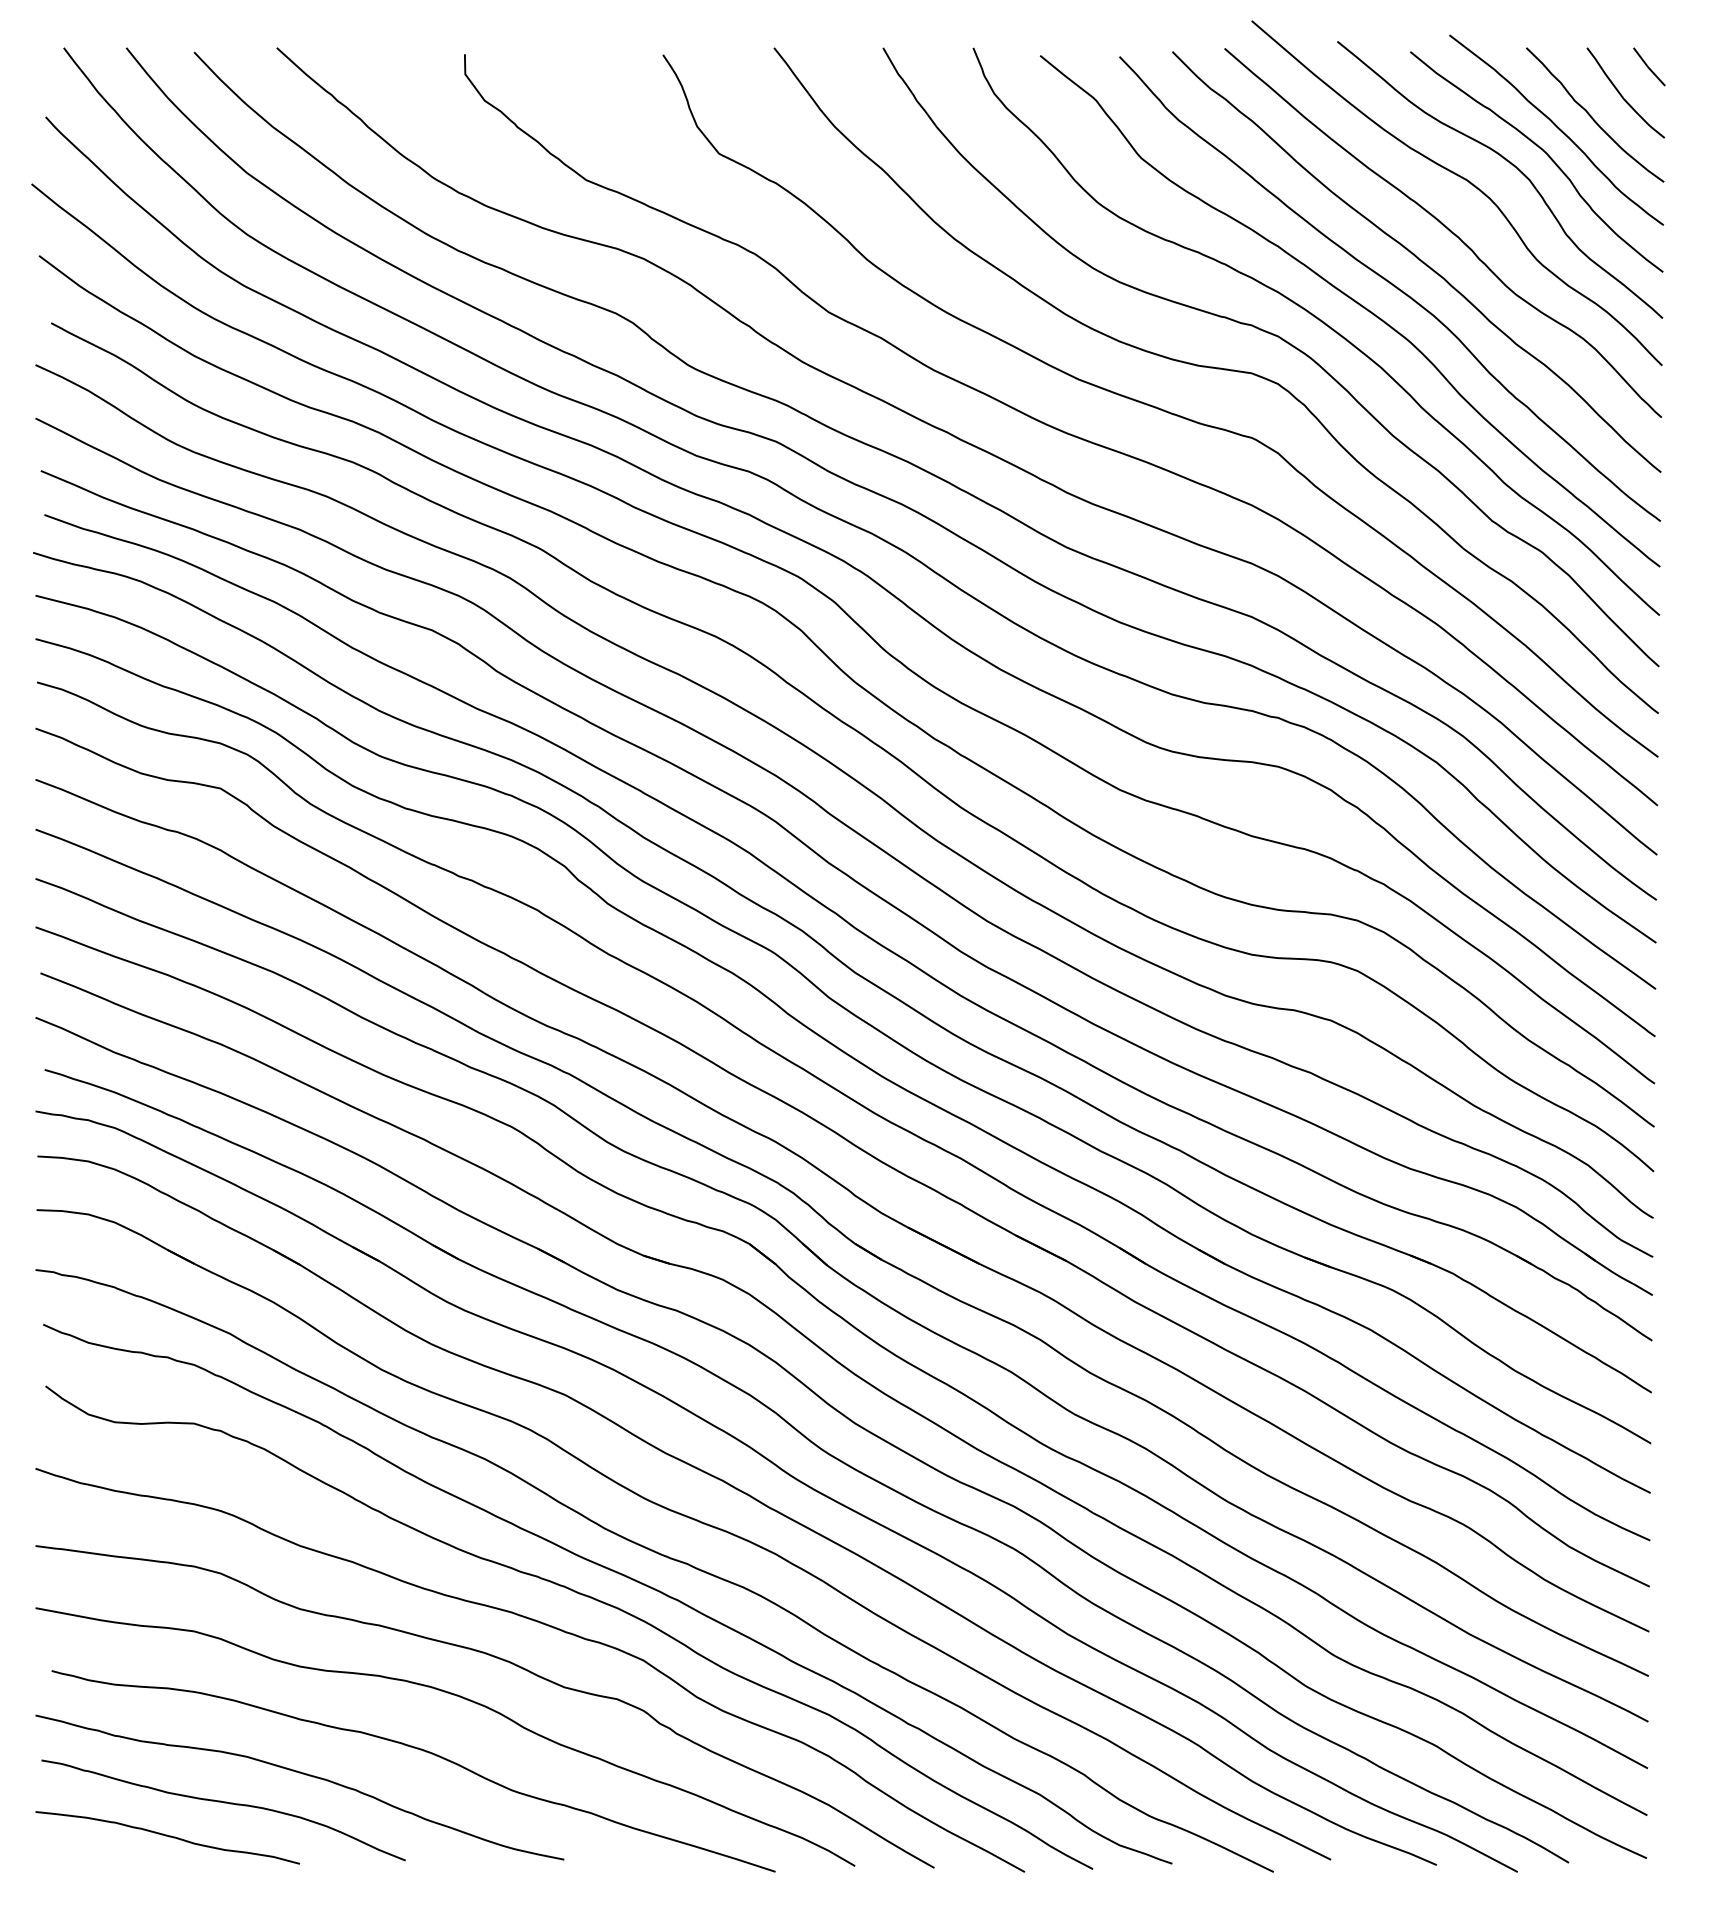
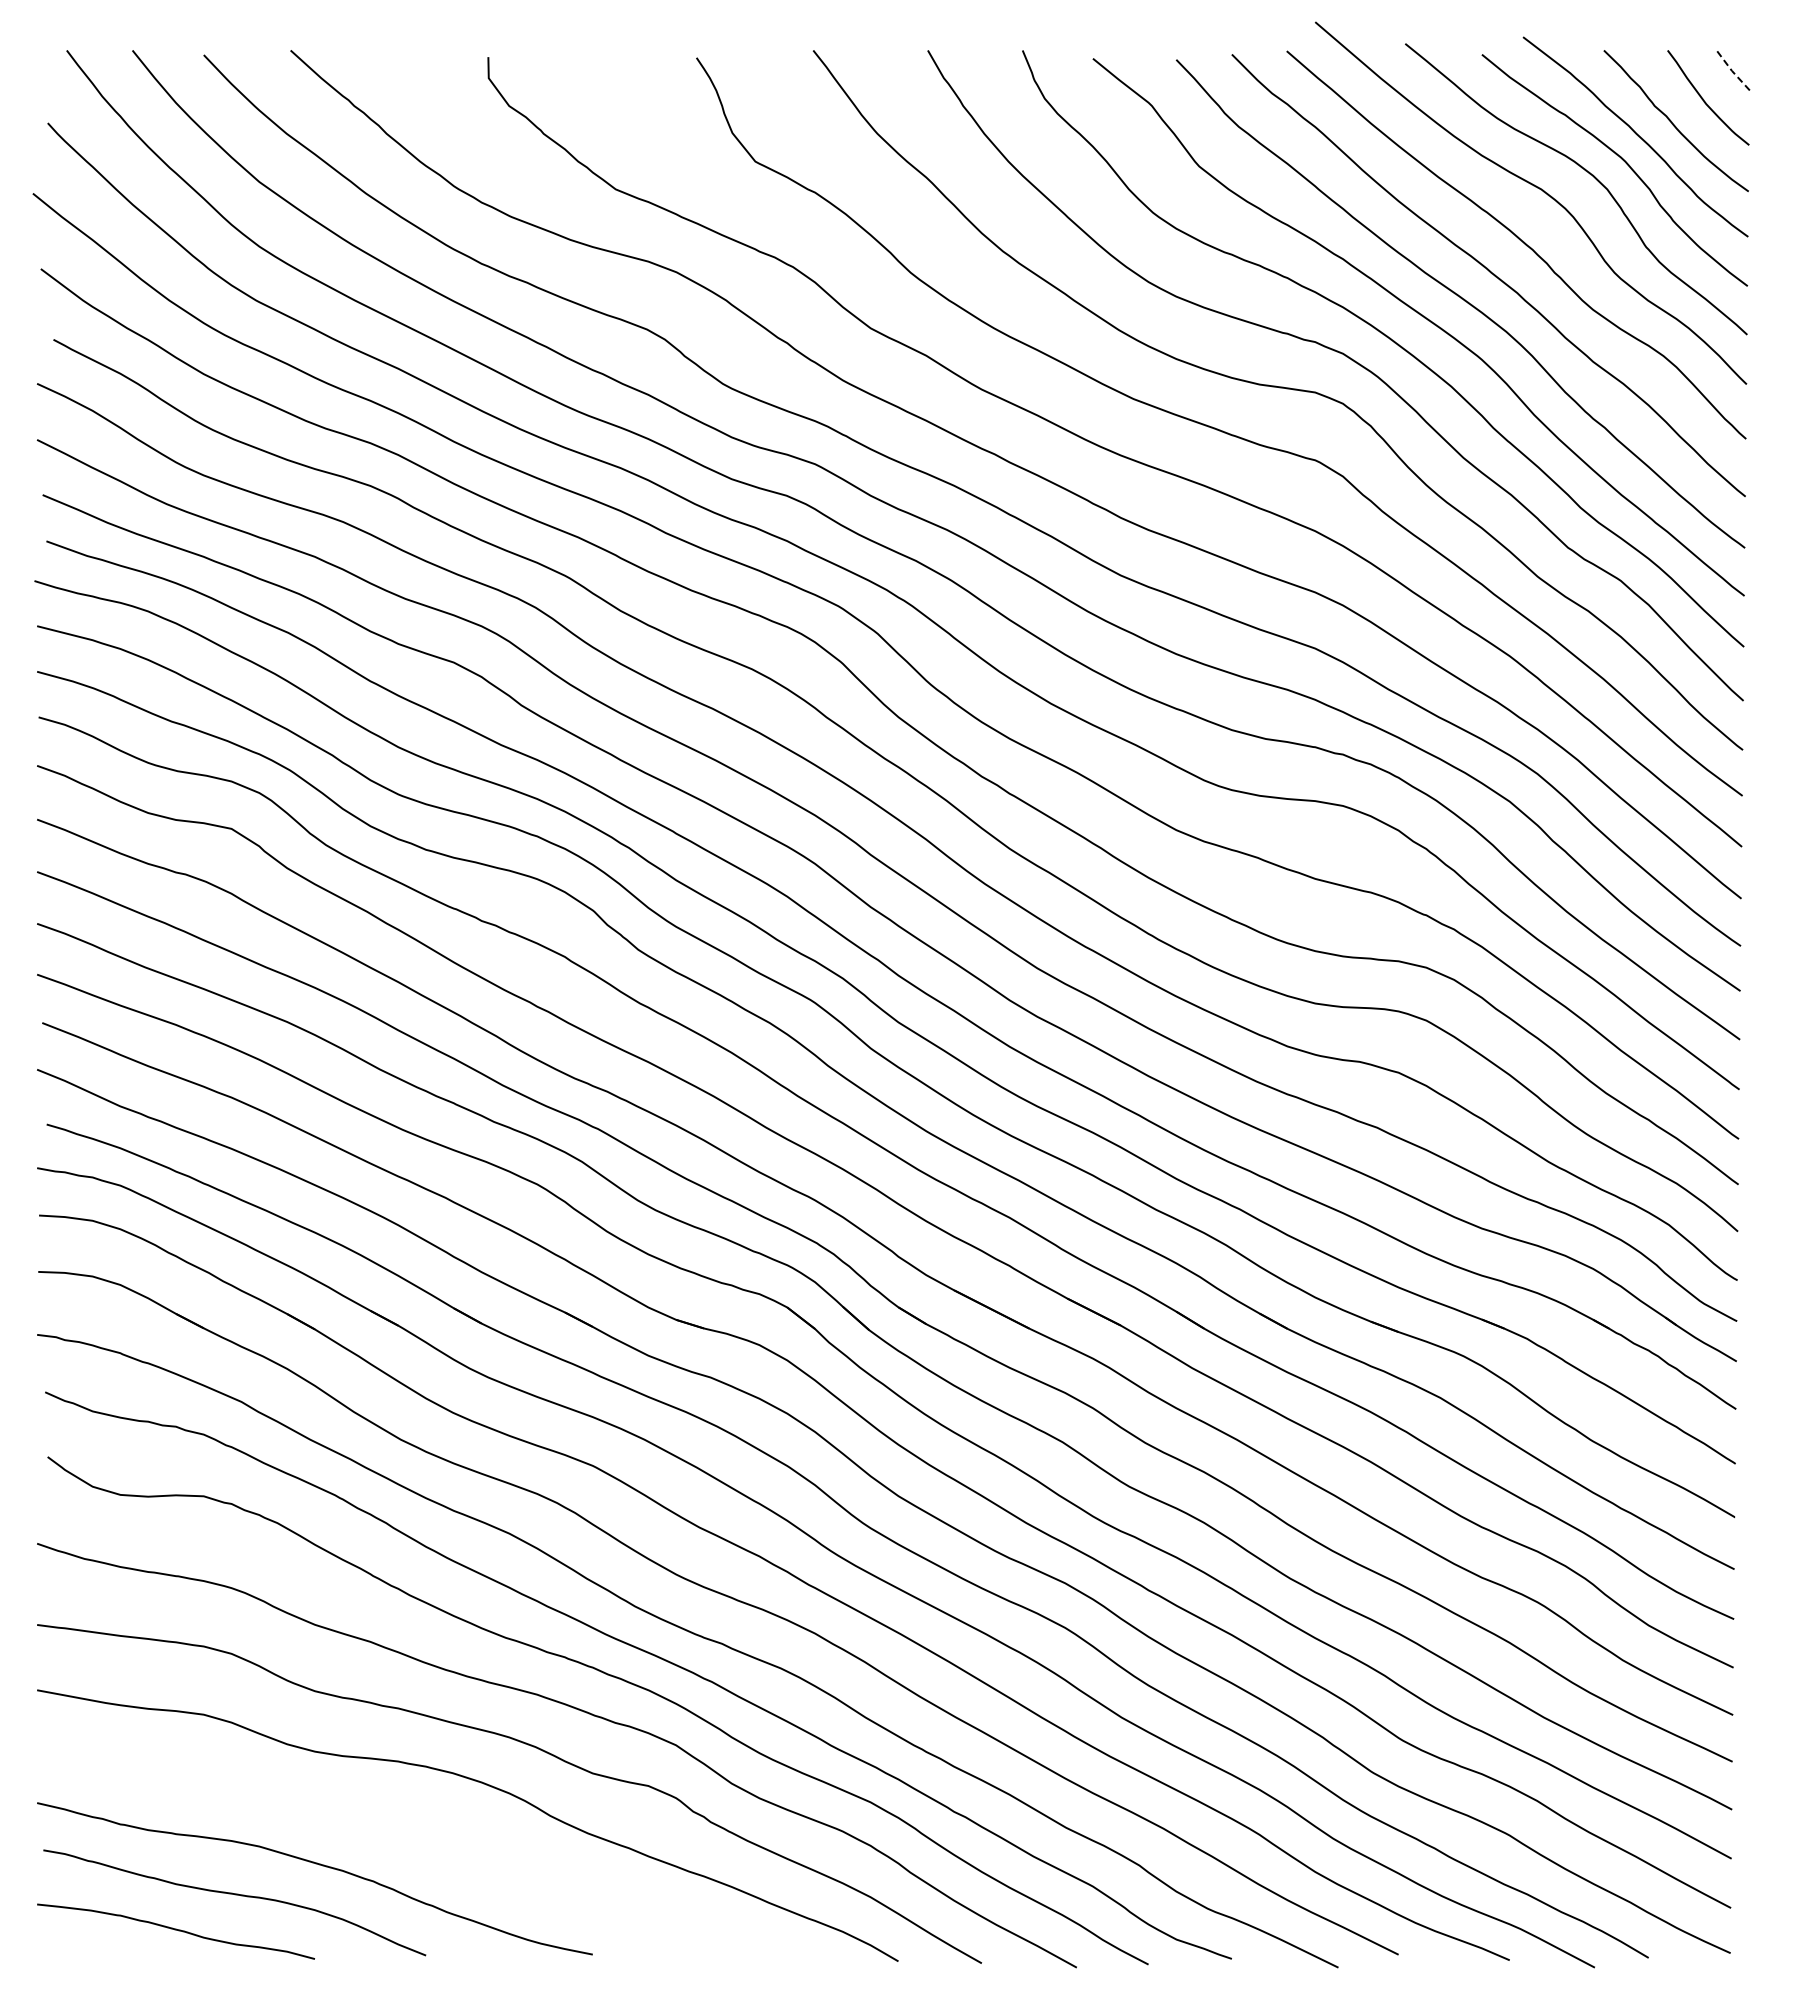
line: (1648, 67) -> (1732, 71), solid -> dashed
curve: (419, 1750) -> (440, 1839), removed

